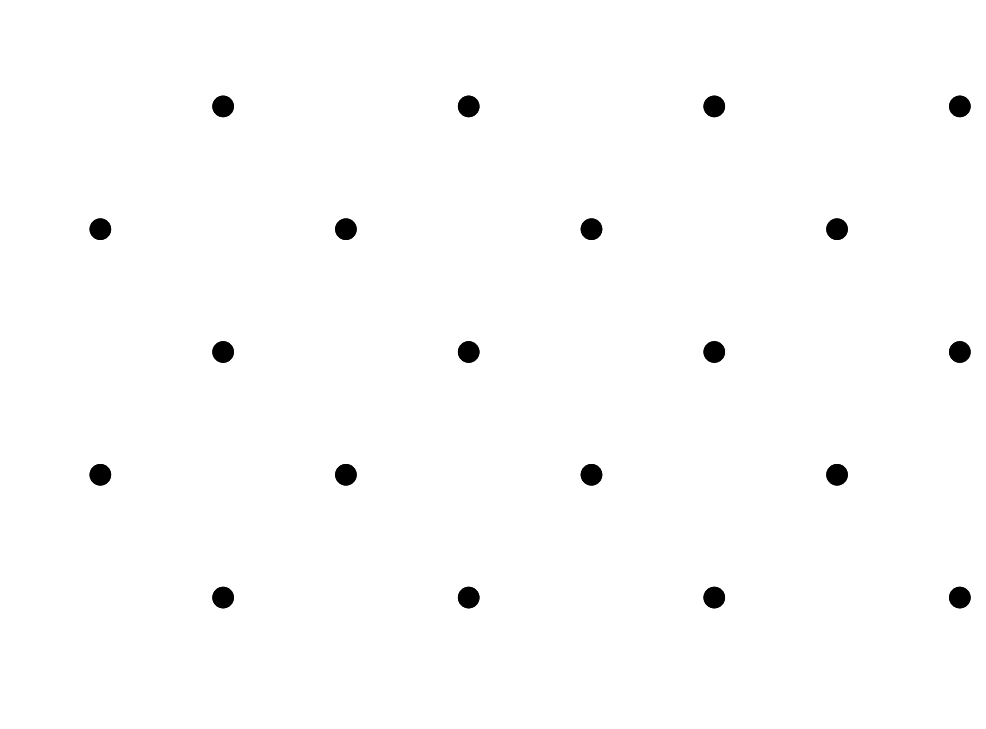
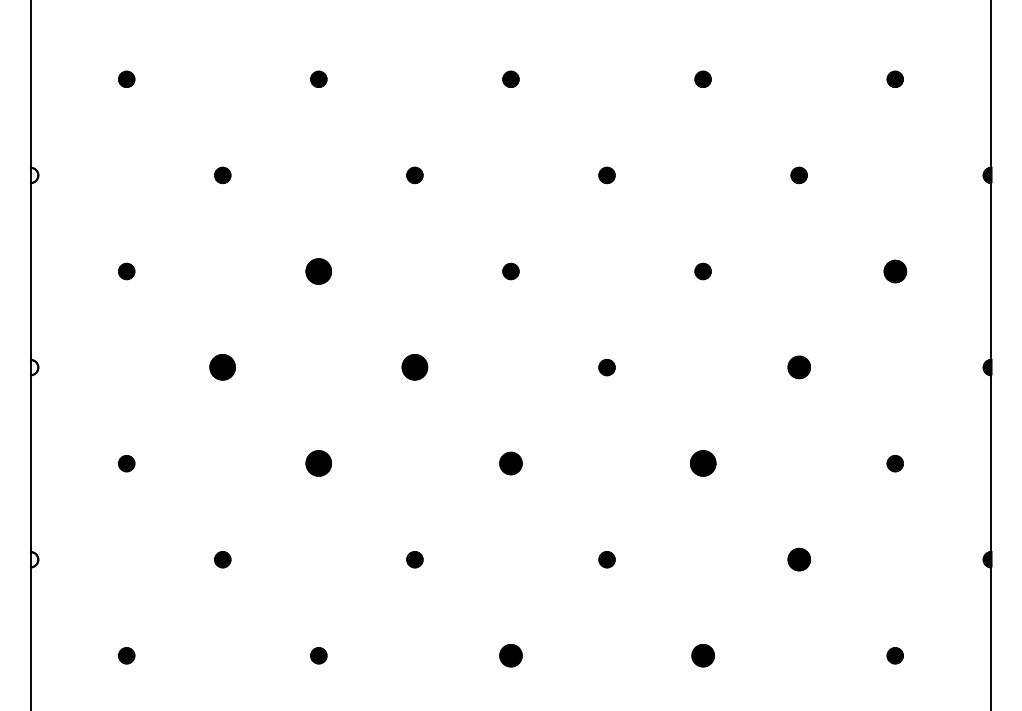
part: (222, 106) -> (318, 271), size x1.6
part: (958, 106) -> (894, 271), size x1.4
part: (99, 229) -> (222, 367), size x1.6
part: (345, 229) -> (414, 367), size x1.6
part: (836, 229) -> (798, 367), size x1.4
part: (222, 351) -> (318, 463), size x1.6
part: (468, 351) -> (510, 463), size x1.4
part: (713, 351) -> (702, 463), size x1.6
part: (836, 474) -> (798, 559), size x1.4
part: (468, 597) -> (510, 655), size x1.4
part: (713, 597) -> (702, 655), size x1.4

